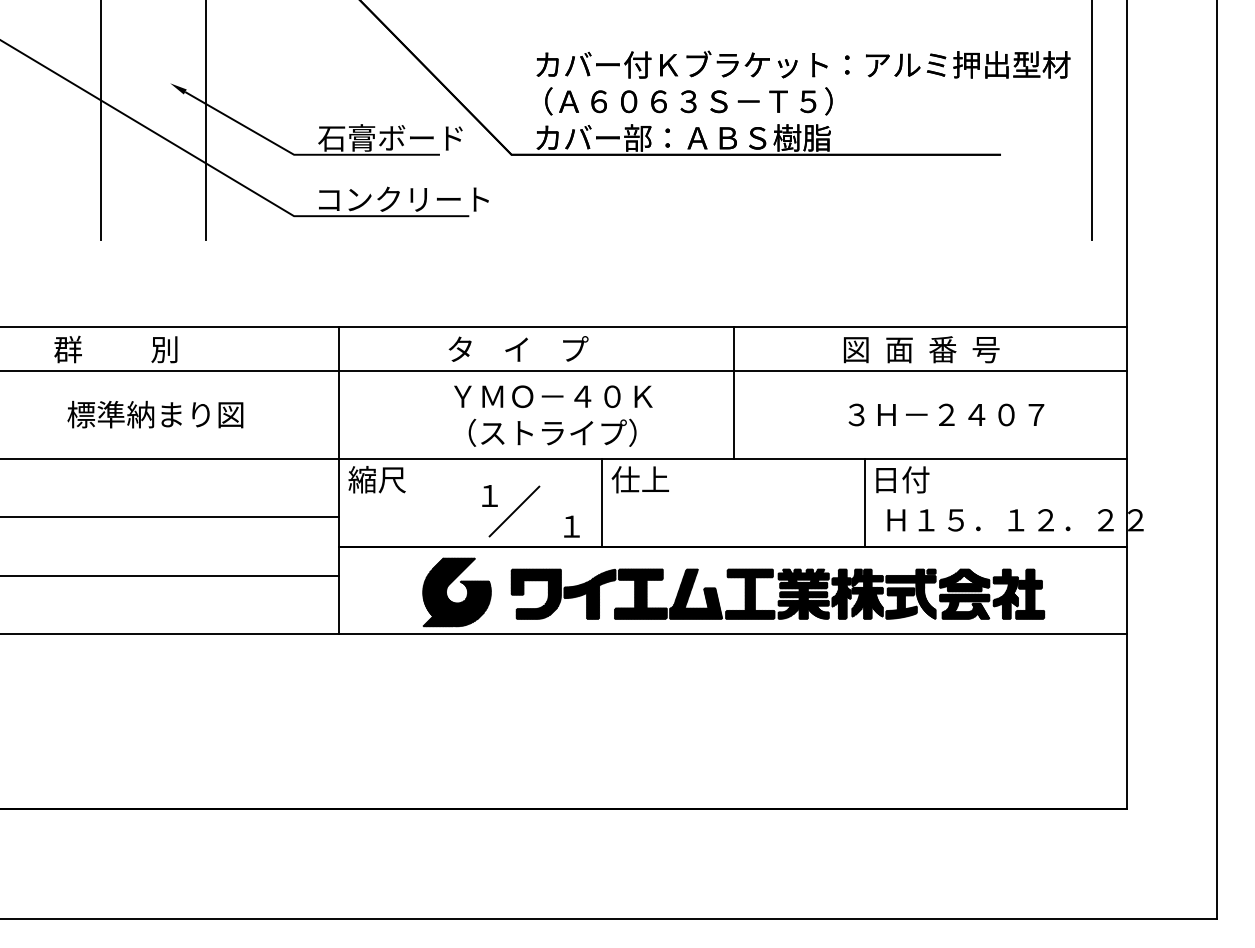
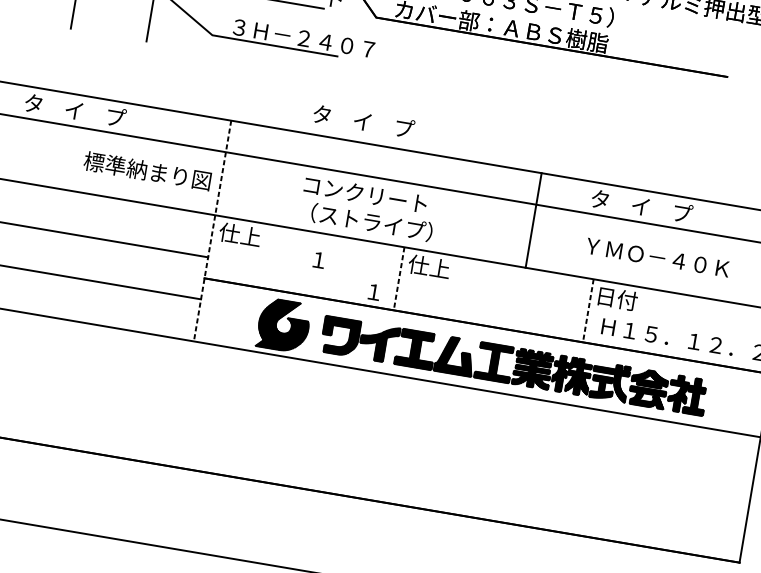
text: (417, 198) -> (303, 37), コンクリート -> ３Ｈ－２４０７
text: (518, 348) -> (363, 121), moved
text: (124, 349) -> (74, 110), 群          別 -> タ    イ    プ
text: (921, 349) -> (647, 207), 図  面  番  号 -> タ    イ    プ
line: (733, 392) -> (533, 219), moved
text: (552, 395) -> (376, 195), ＹＭＯ－４０Ｋ -> コンクリート
text: (155, 414) -> (147, 170), moved
text: (947, 414) -> (658, 257), ３Ｈ－２４０７ -> ＹＭＯ－４０Ｋ
text: (376, 479) -> (239, 234), 縮尺 -> 仕上
line: (339, 480) -> (212, 230), solid -> dashed
line: (602, 502) -> (399, 278), solid -> dashed
line: (865, 502) -> (588, 310), solid -> dashed
line: (514, 511) -> (334, 274), removed

